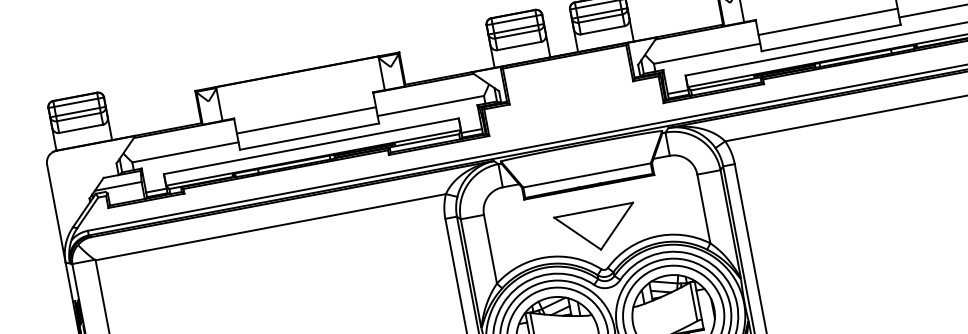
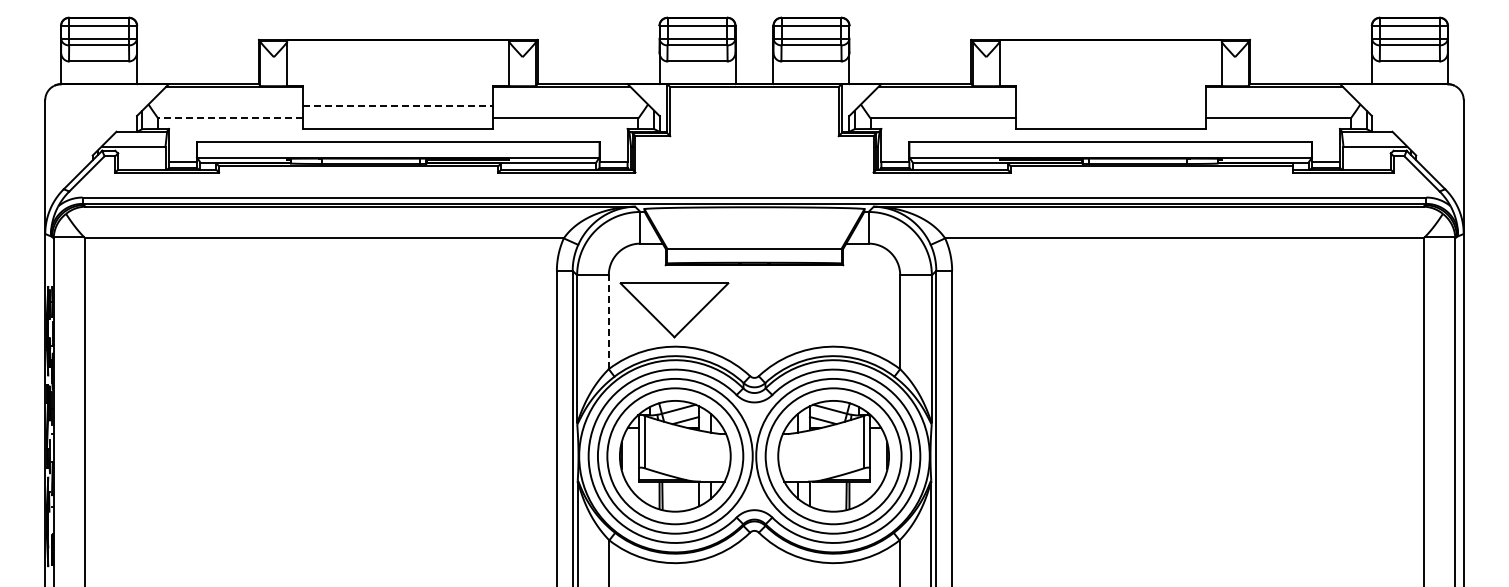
line: (828, 21) -> (1110, 106), removed
line: (306, 120) -> (398, 106), solid -> dashed
line: (185, 152) -> (230, 118), solid -> dashed
part: (597, 230) -> (674, 310), moved
line: (490, 249) -> (608, 322), solid -> dashed

